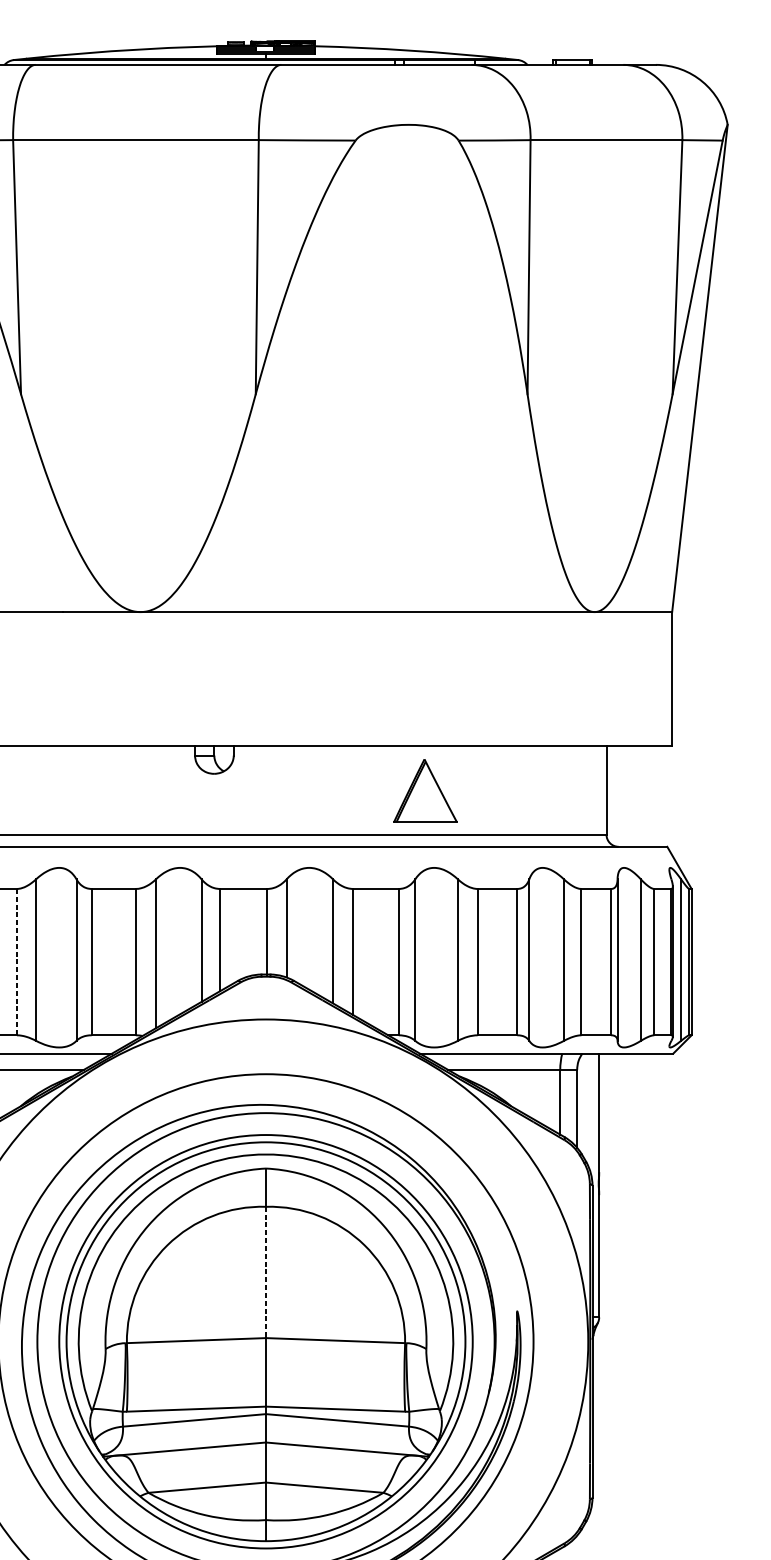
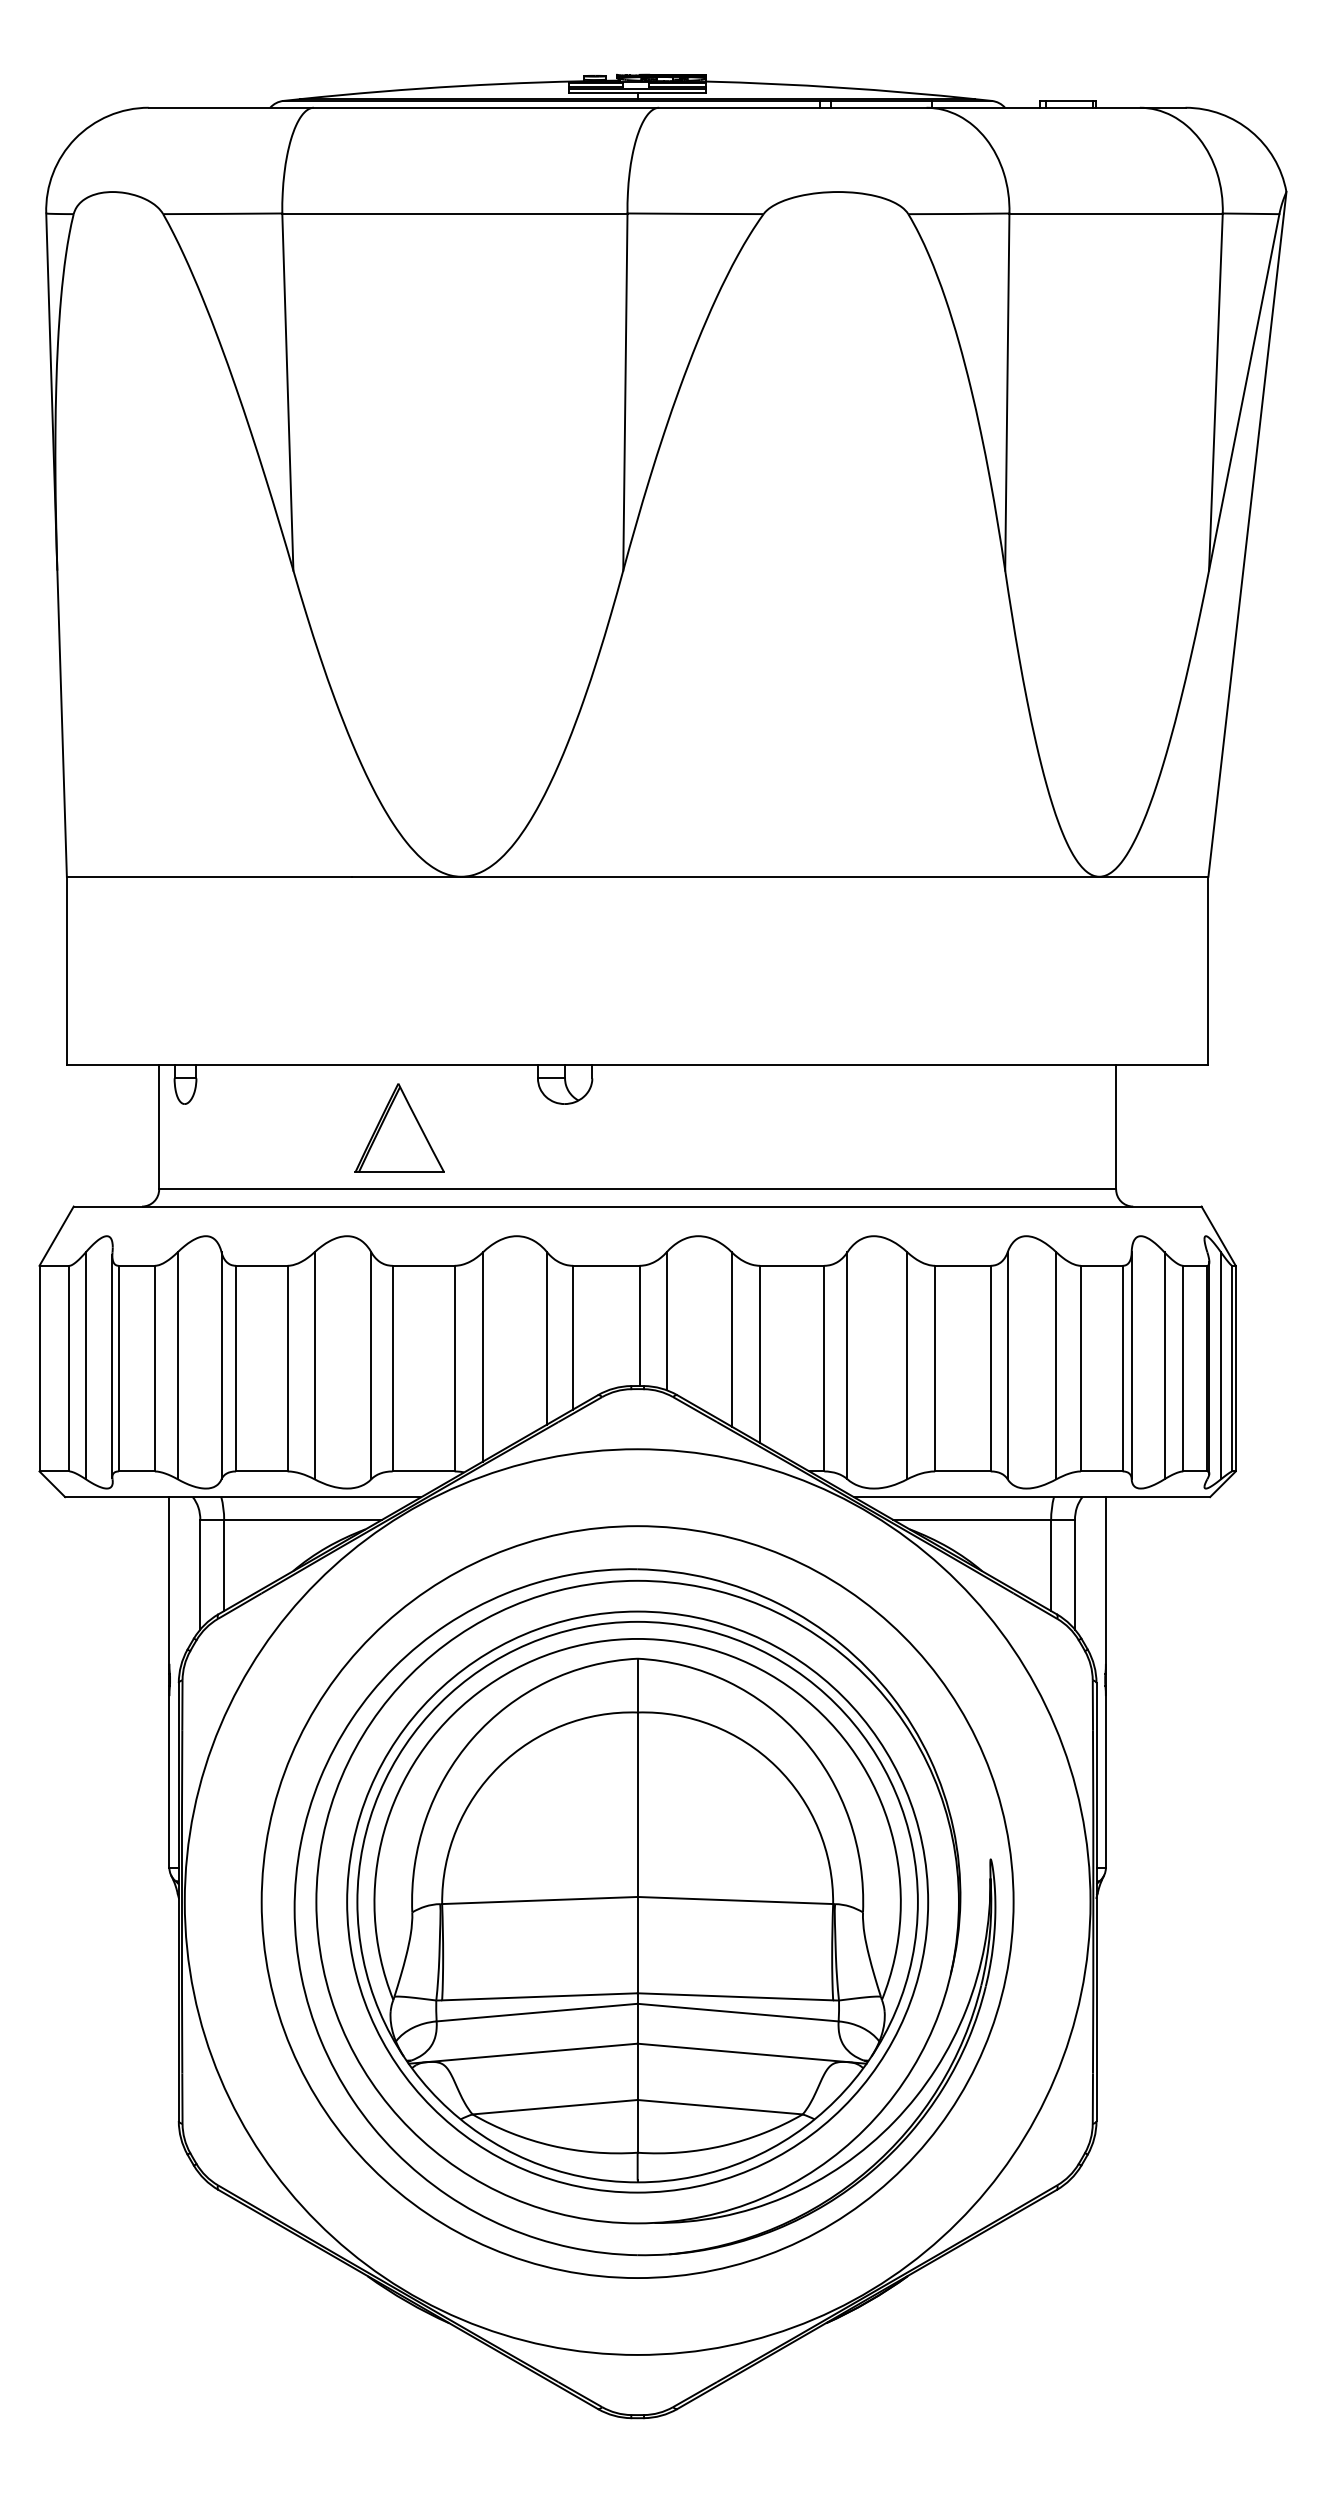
part: (425, 790) -> (399, 1127), moved
line: (16, 962) -> (287, 1368), dashed -> solid
line: (265, 1273) -> (637, 1805), dashed -> solid

